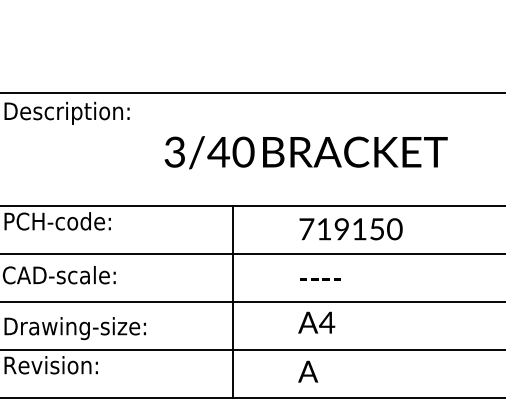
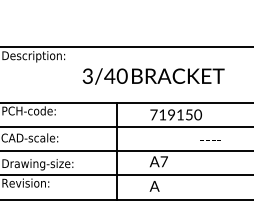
text: (319, 280) -> (210, 140), moved
text: (327, 322) -> (164, 161), A4 -> A7

